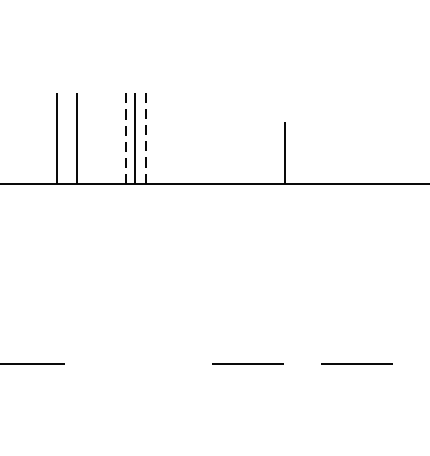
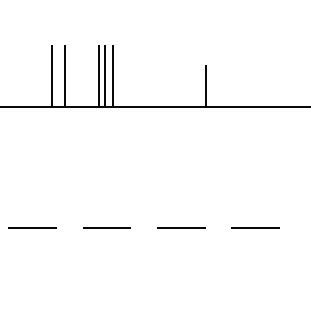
line: (125, 138) -> (98, 75), dashed -> solid
line: (146, 138) -> (112, 75), dashed -> solid
line: (137, 362) -> (106, 227), added

